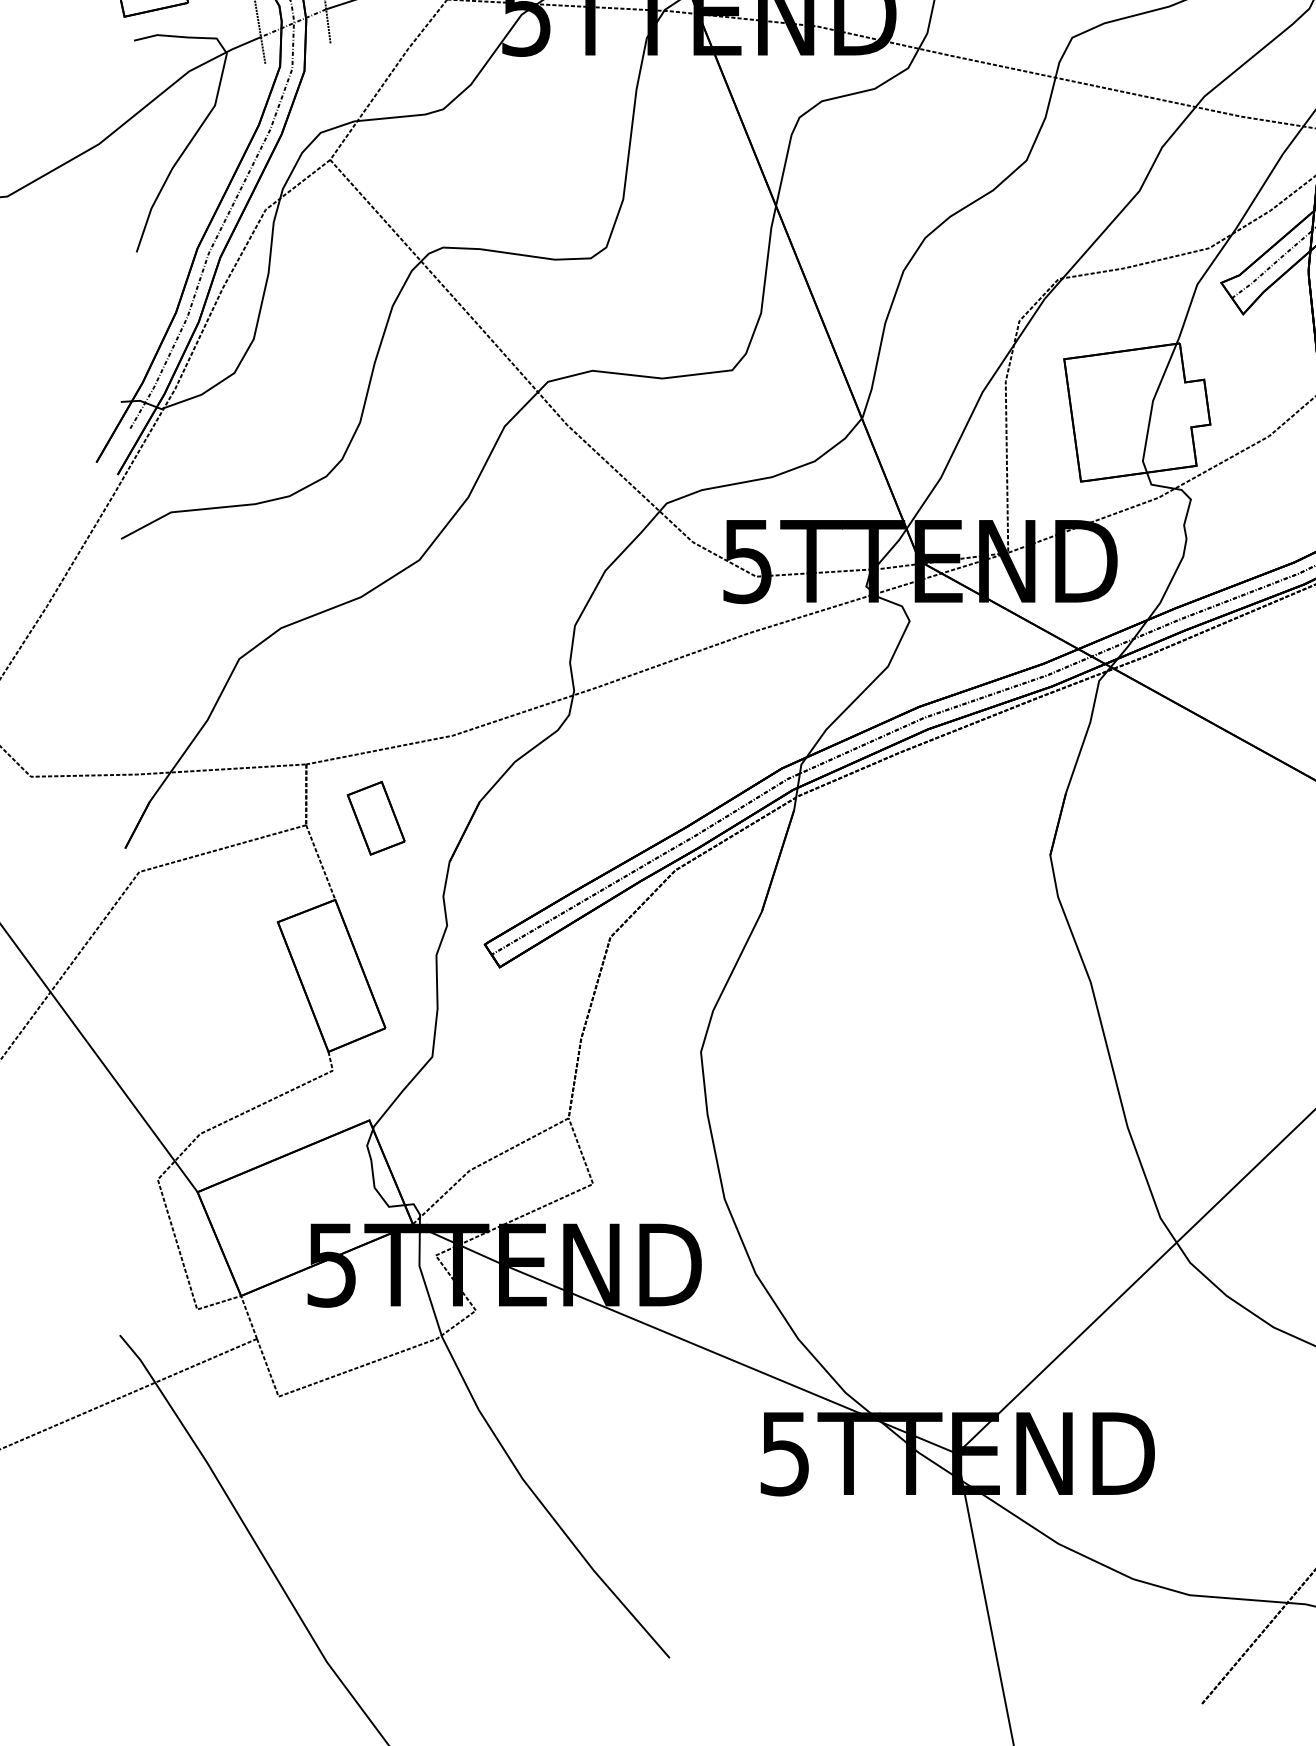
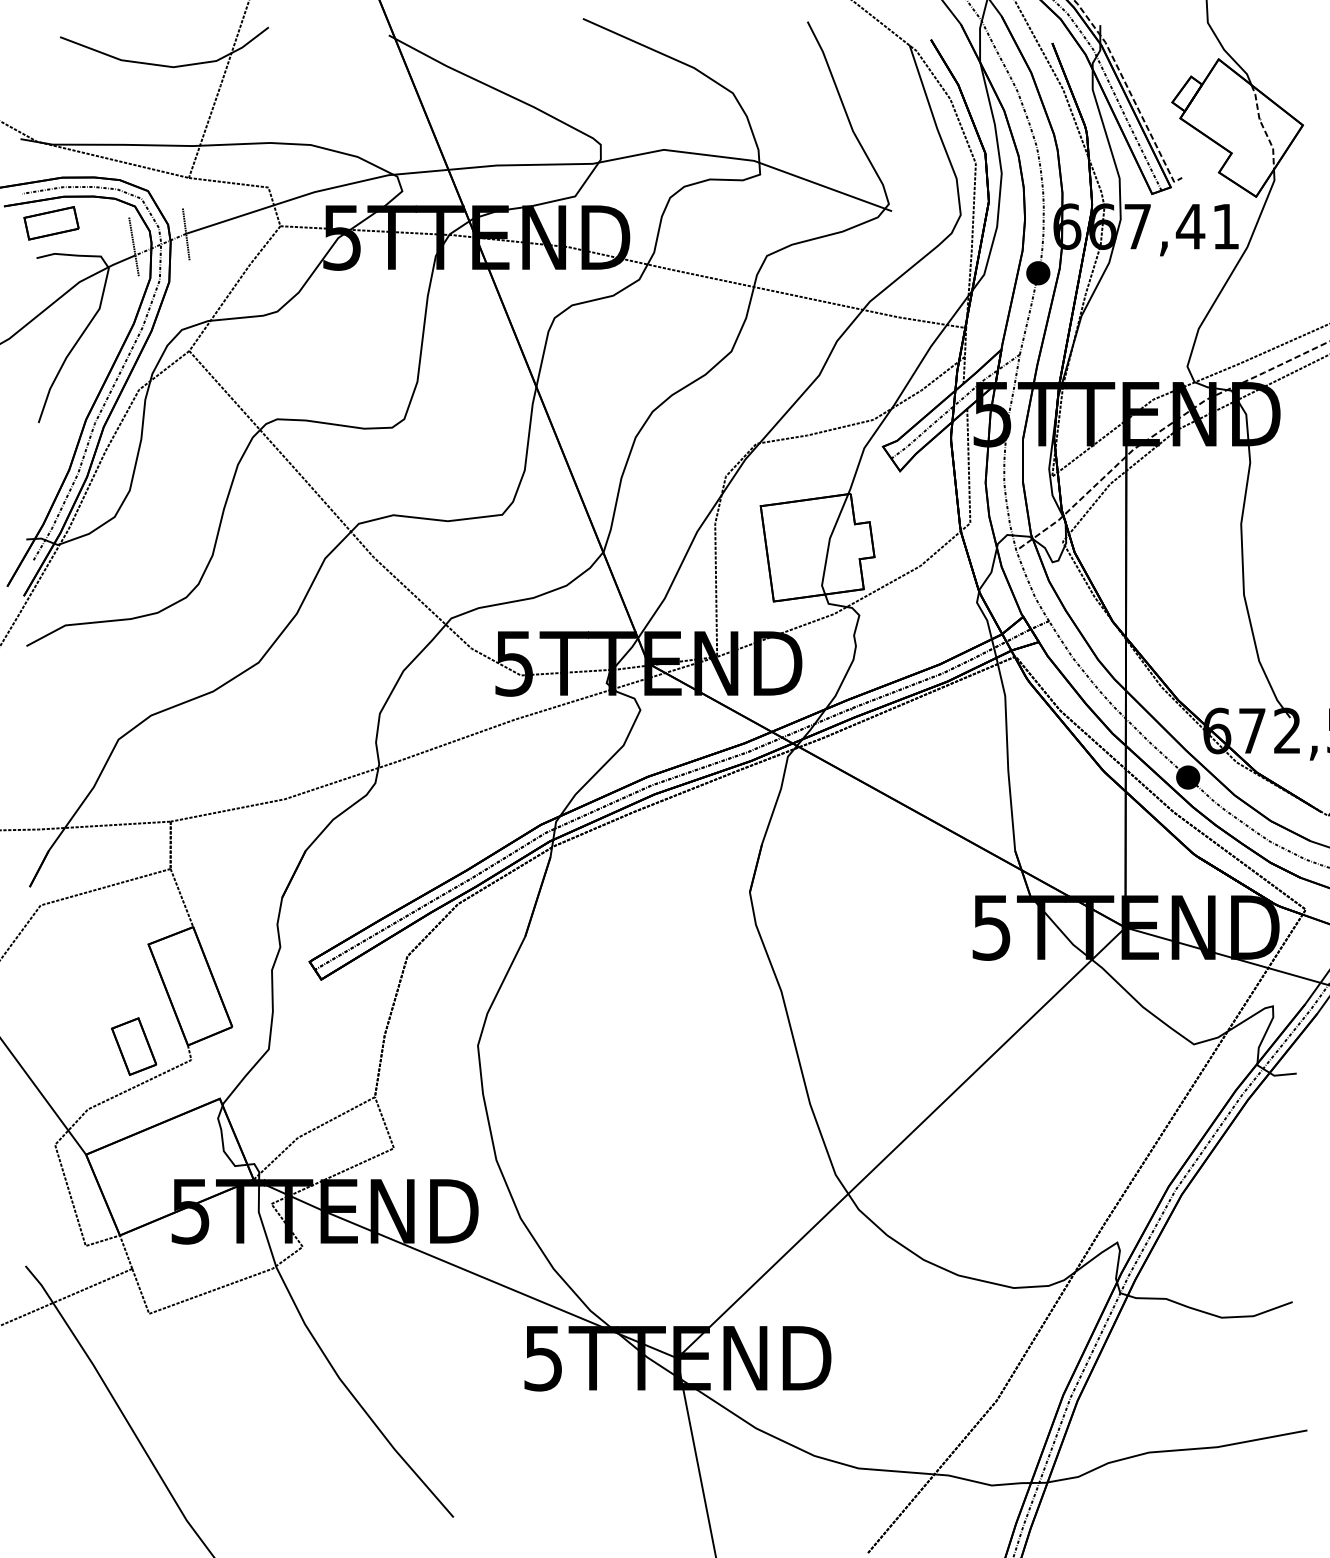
part: (376, 818) -> (134, 1046), moved

